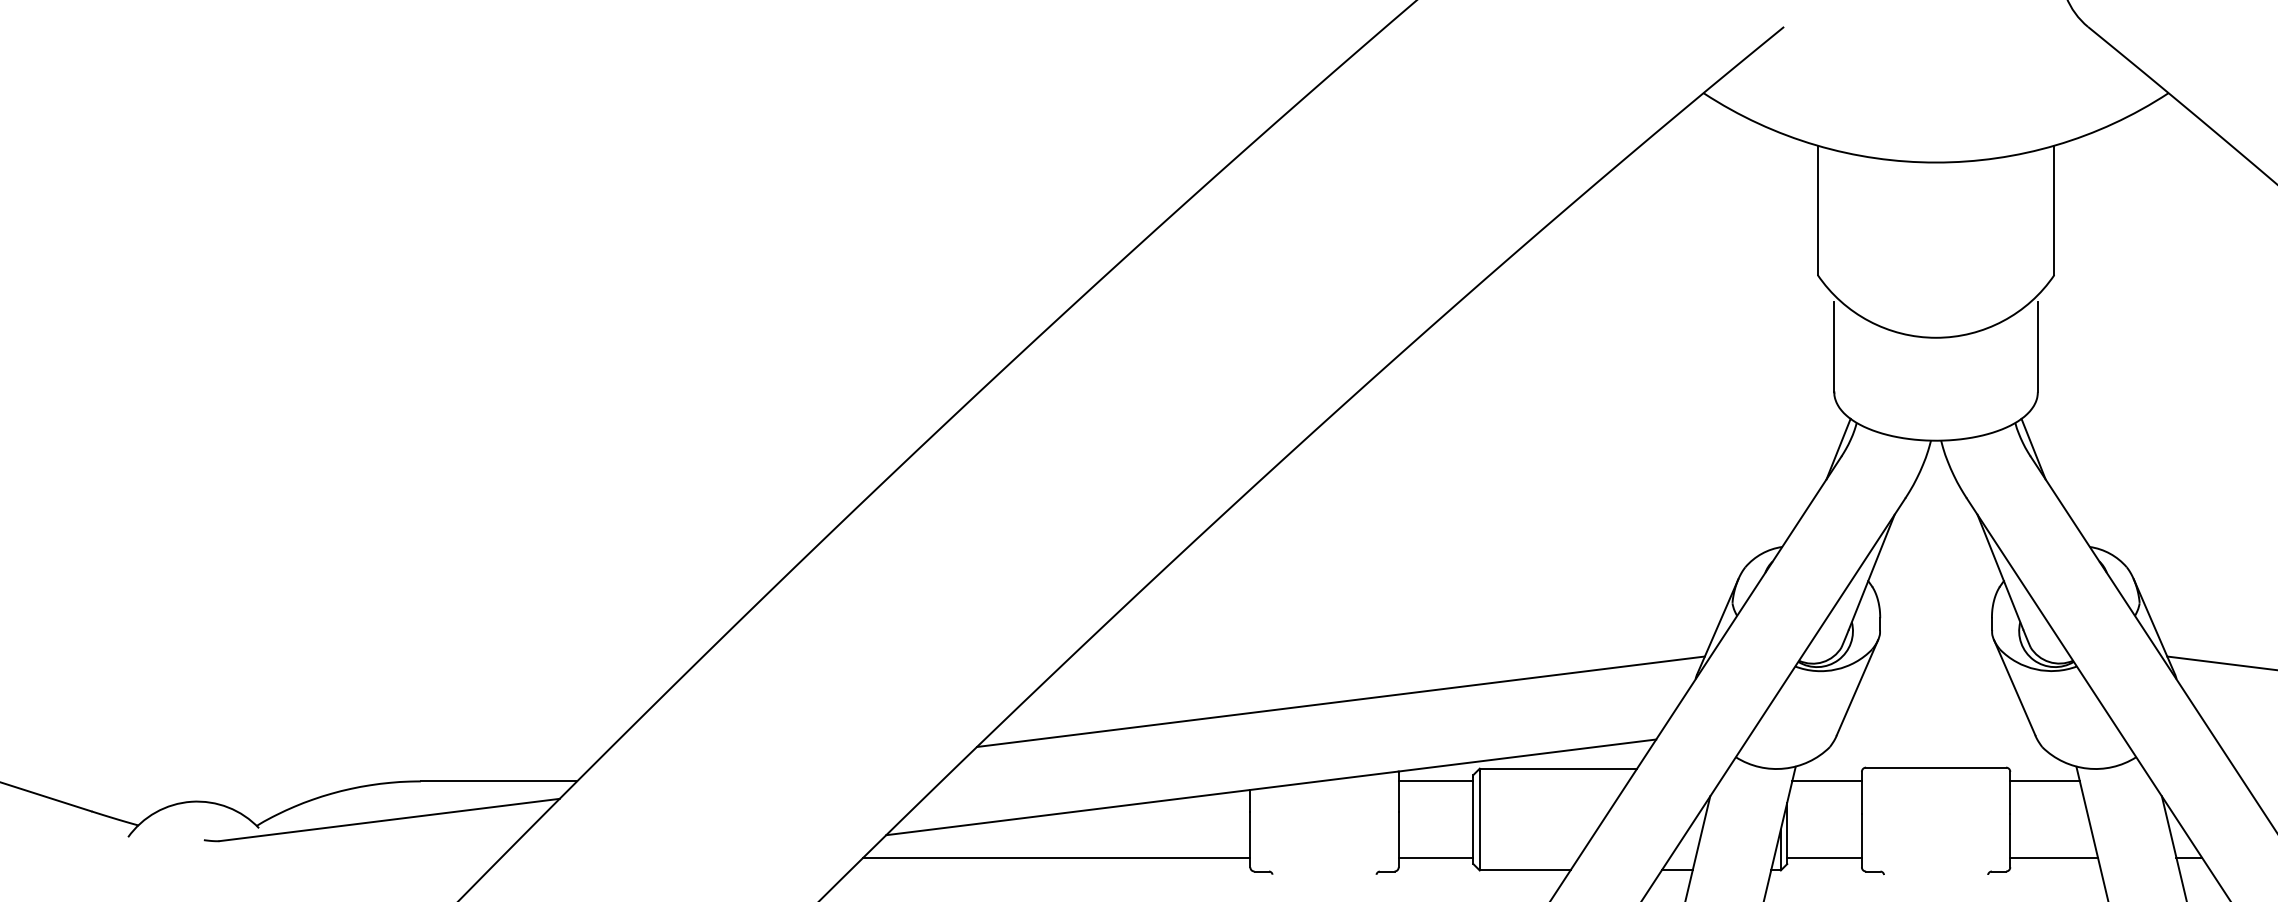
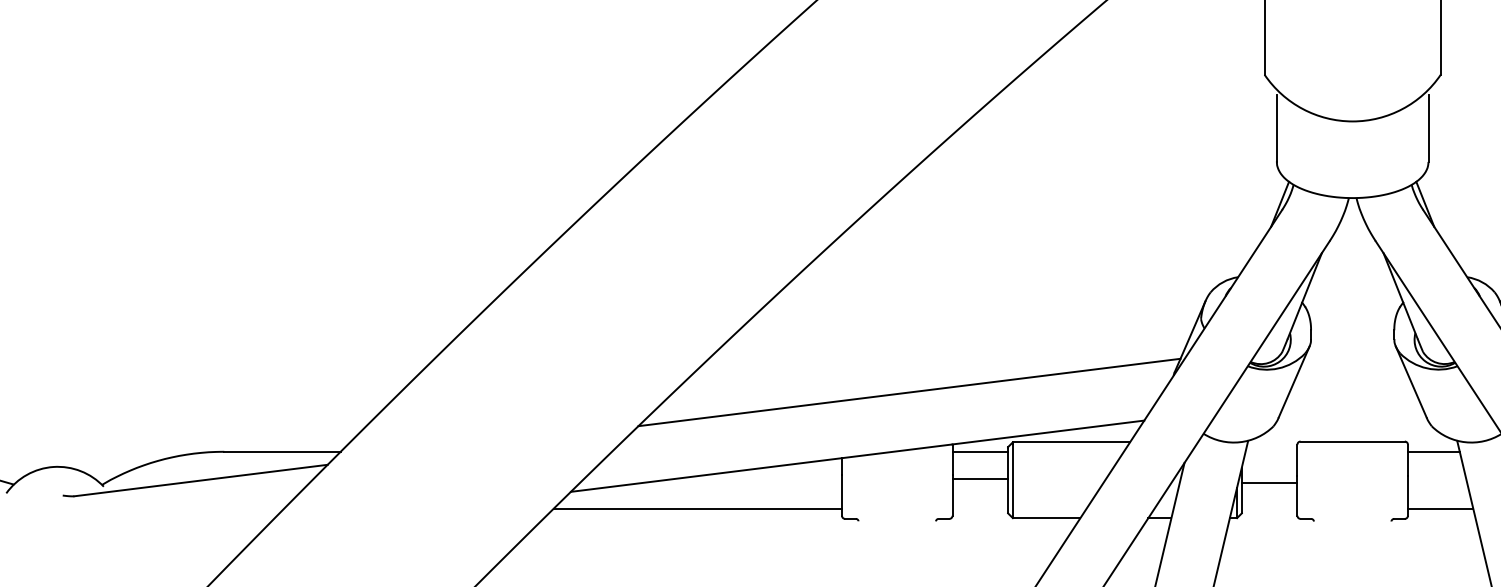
line: (1826, 781) -> (1271, 451), removed
line: (1435, 857) -> (979, 478), moved
line: (1824, 857) -> (1269, 482), moved

